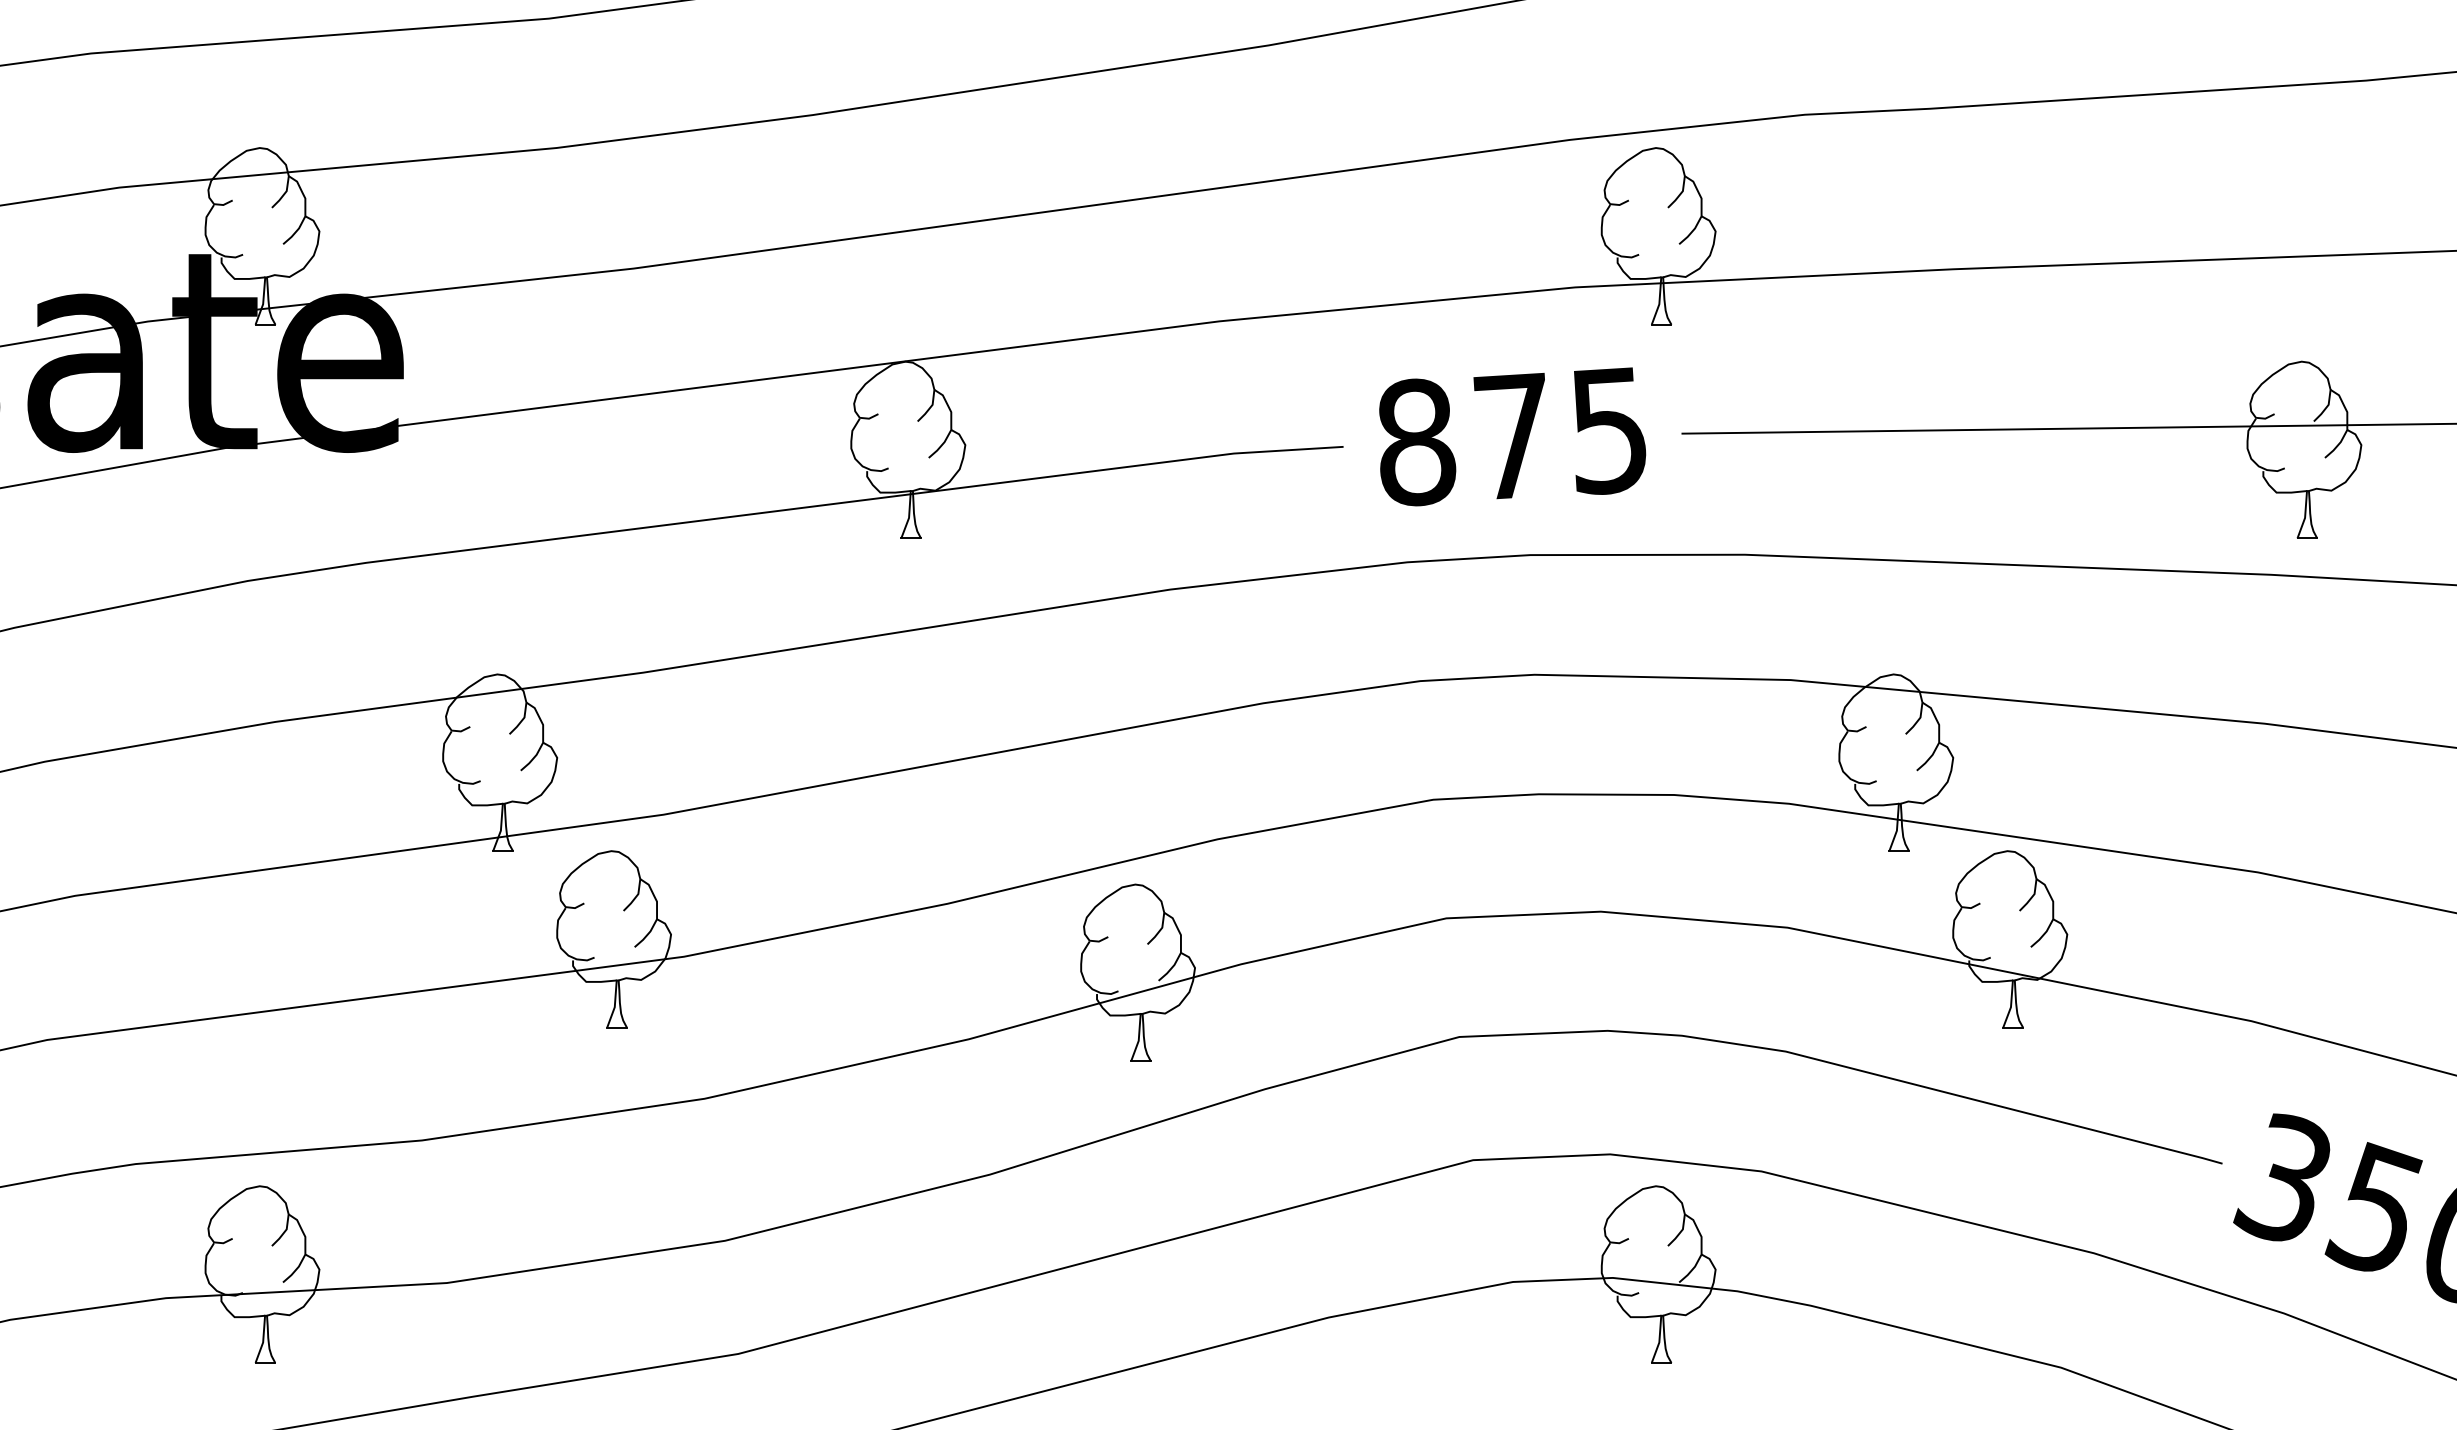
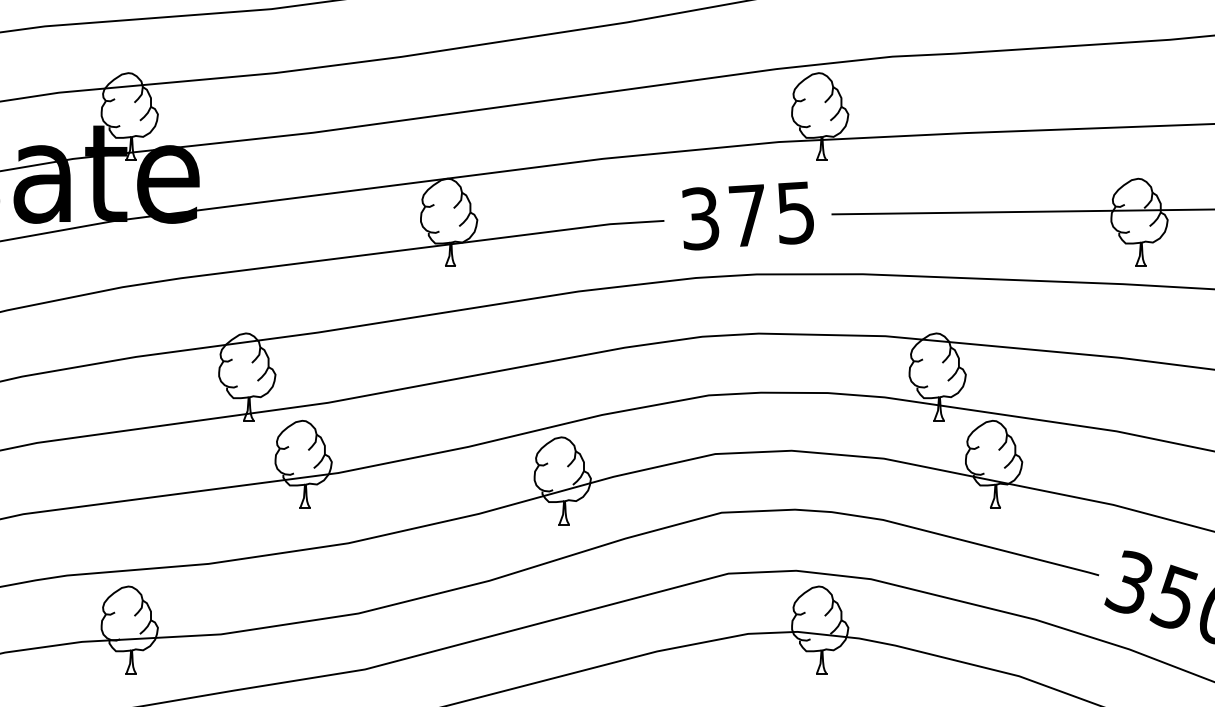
text: (1418, 442) -> (701, 218), 875 -> 375

